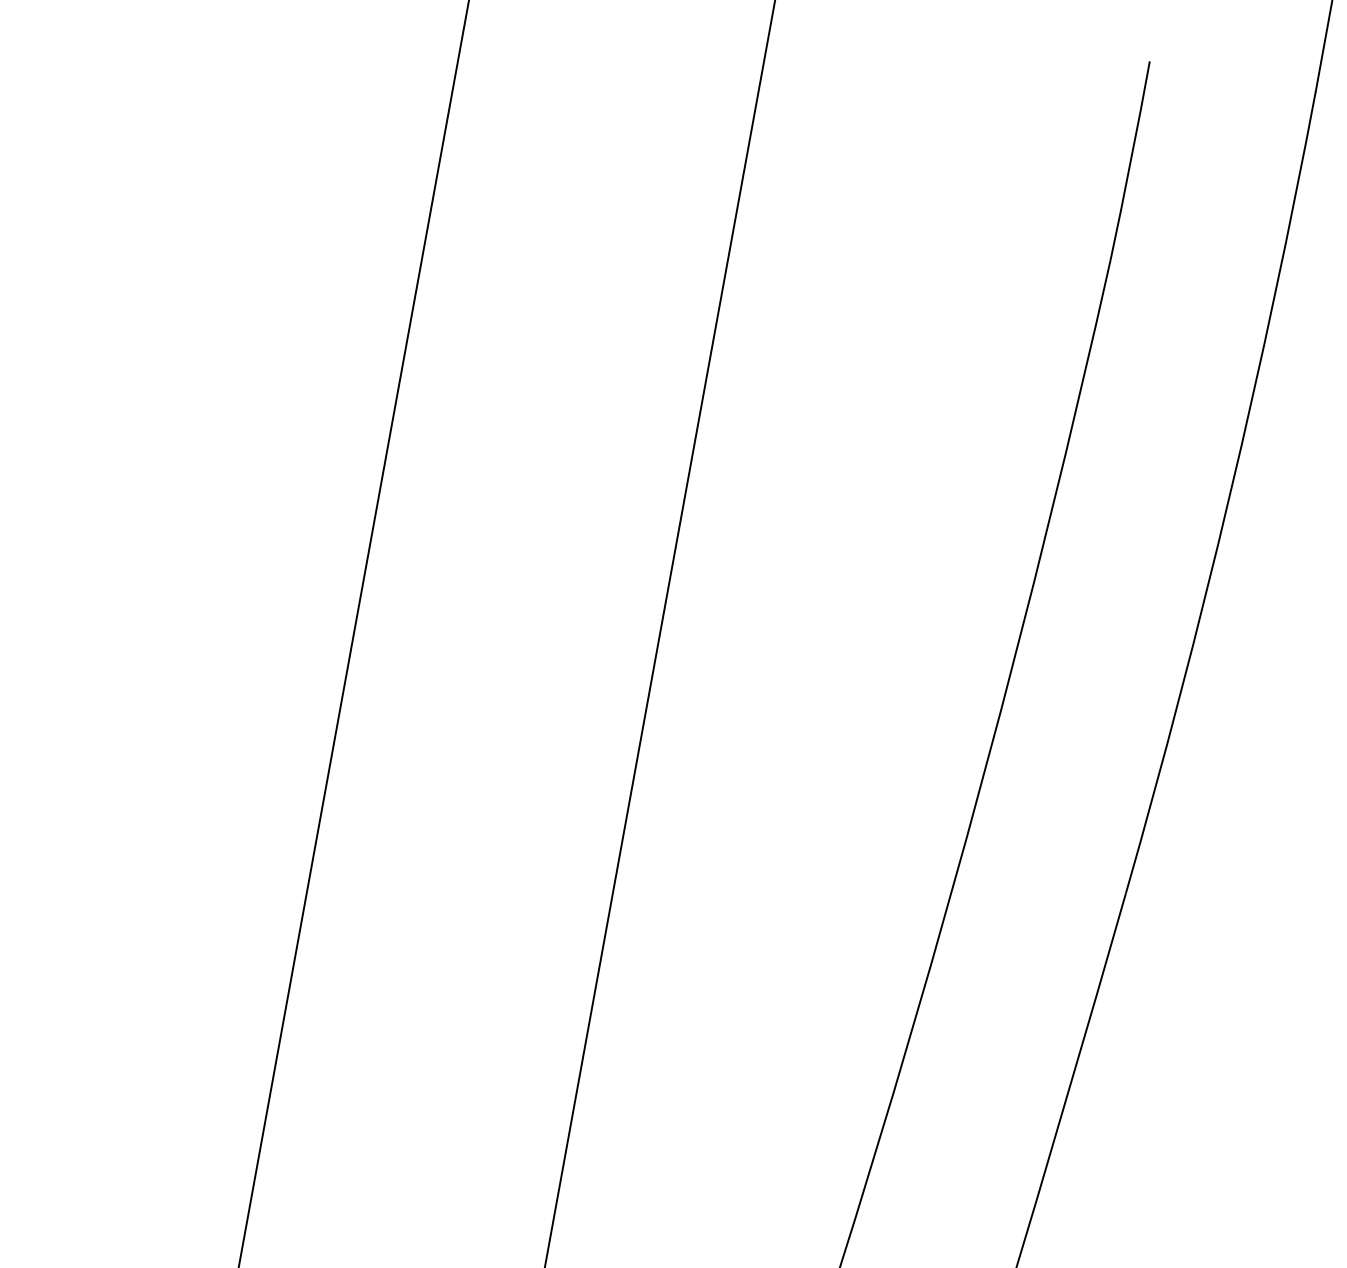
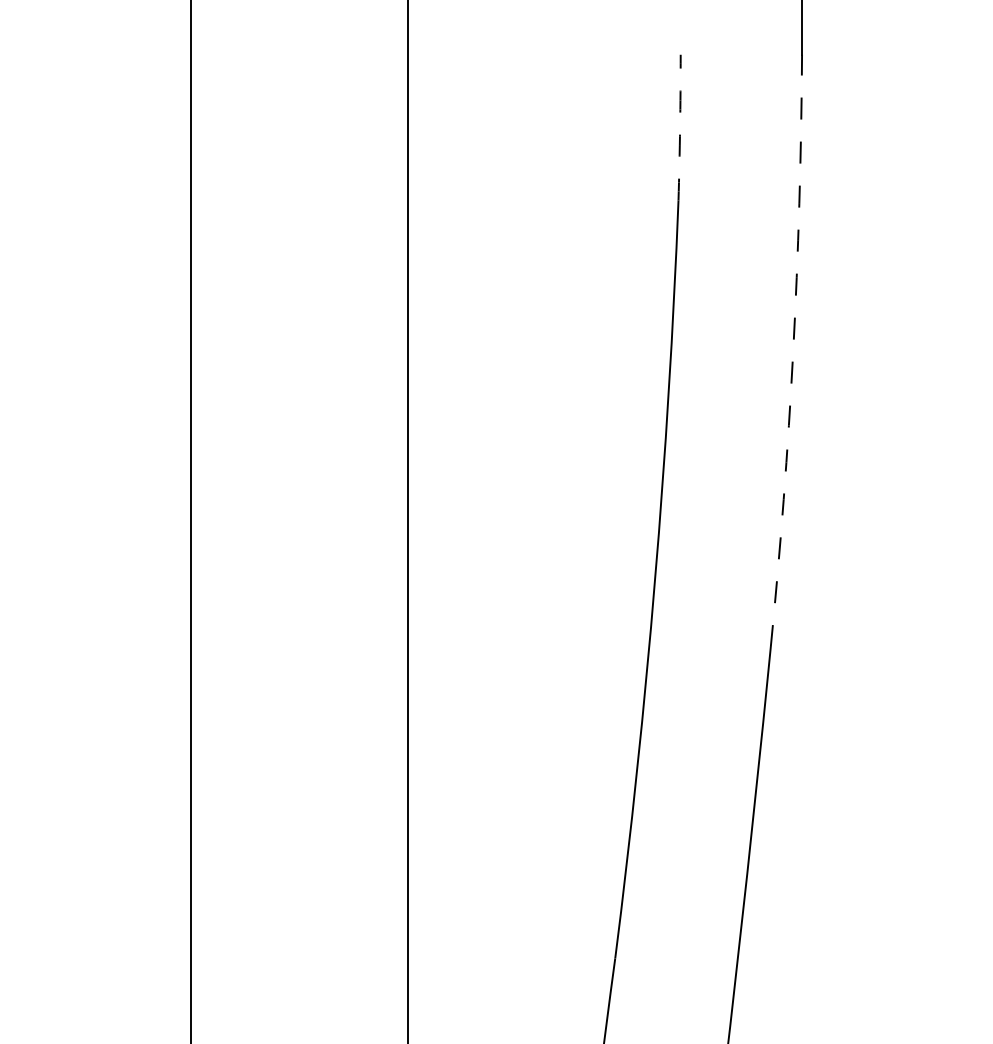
arc: (1131, 160) -> (680, 127), solid -> dashed
arc: (1230, 495) -> (793, 351), solid -> dashed

